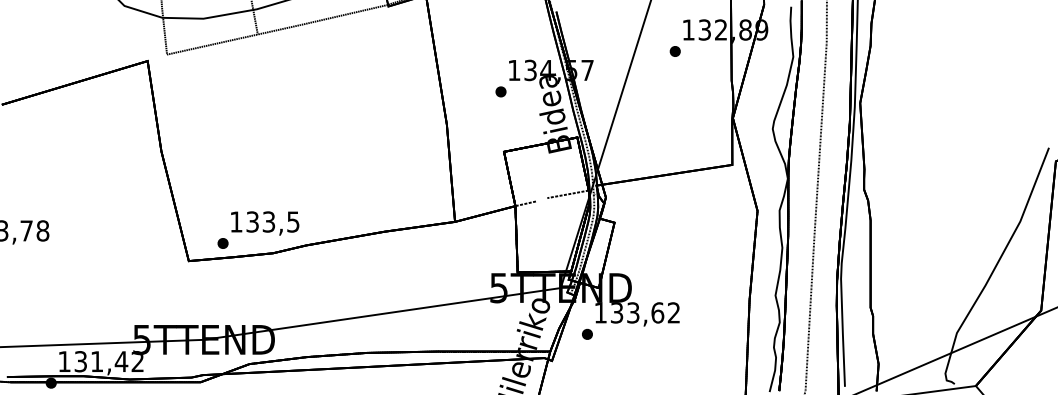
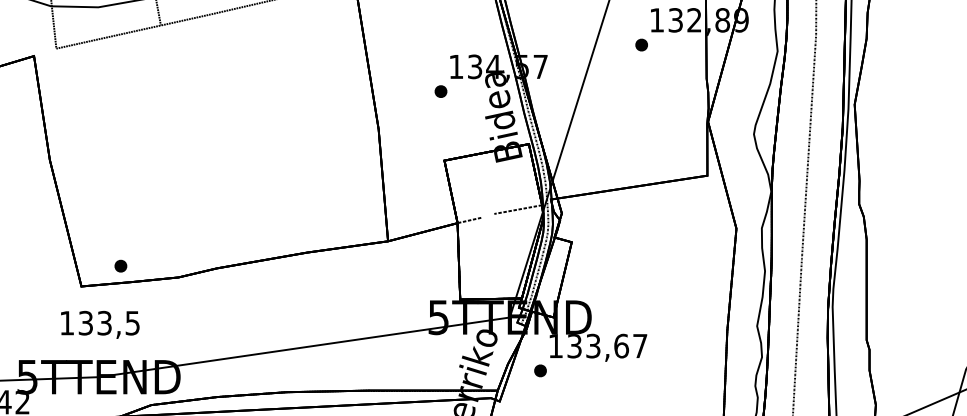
text: (265, 223) -> (100, 324), moved
text: (673, 312) -> (639, 345), 133,62 -> 133,67

